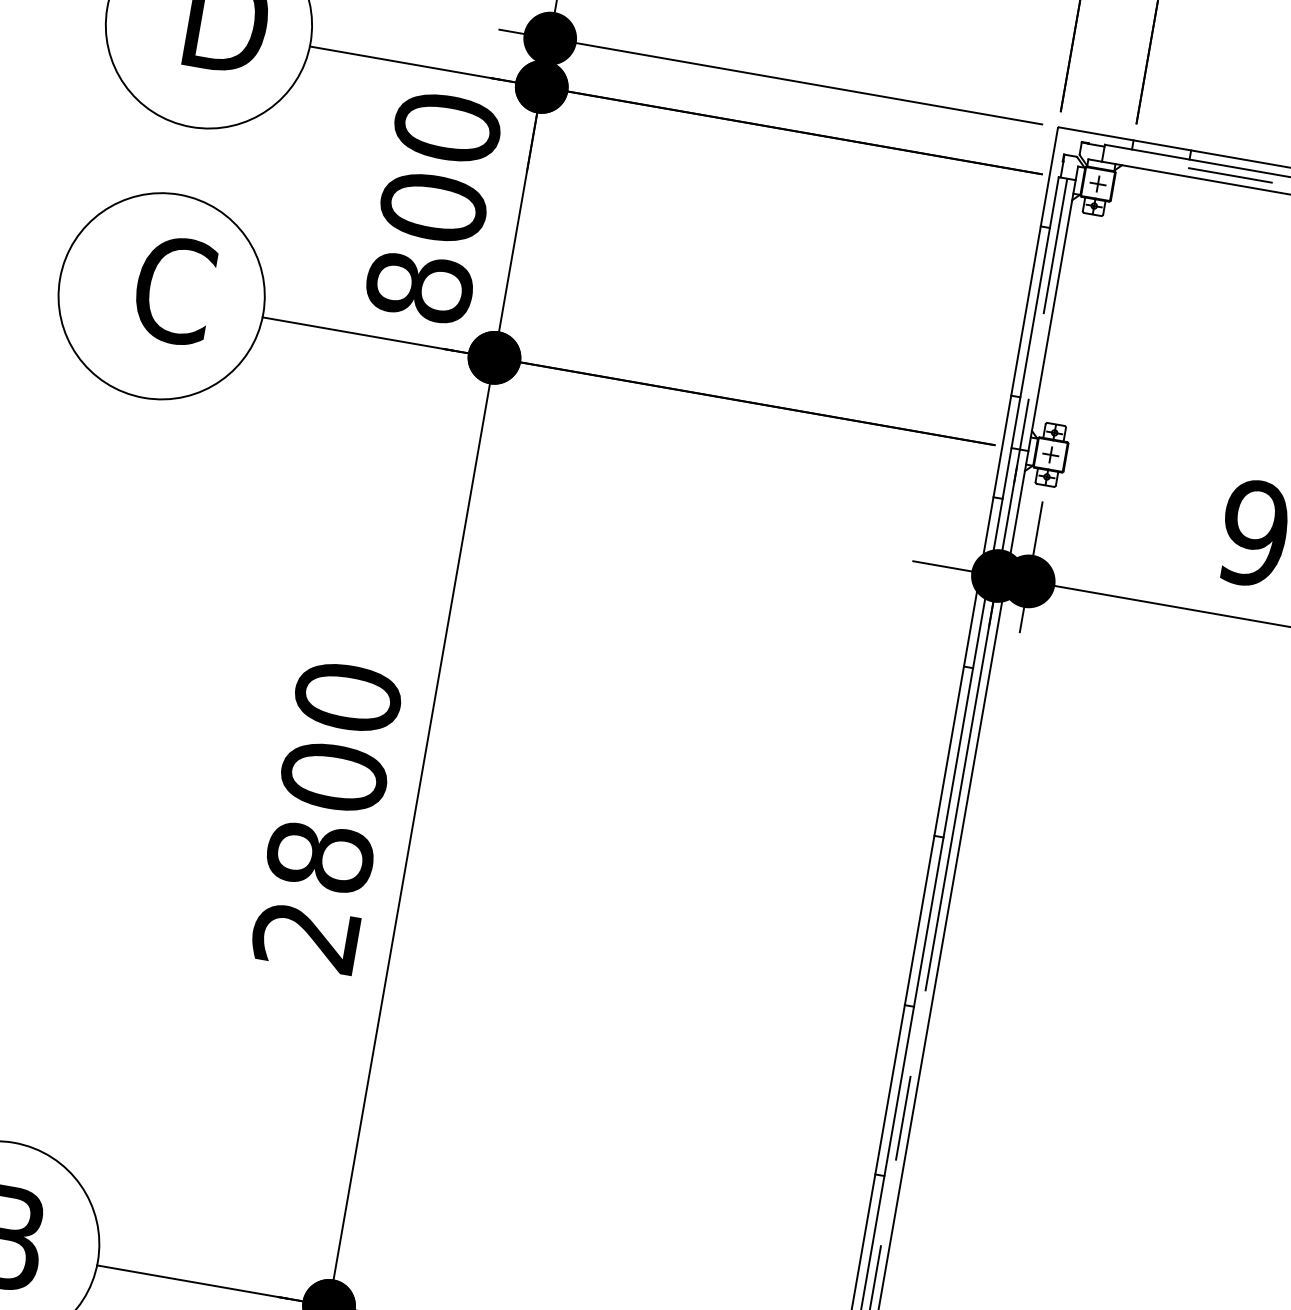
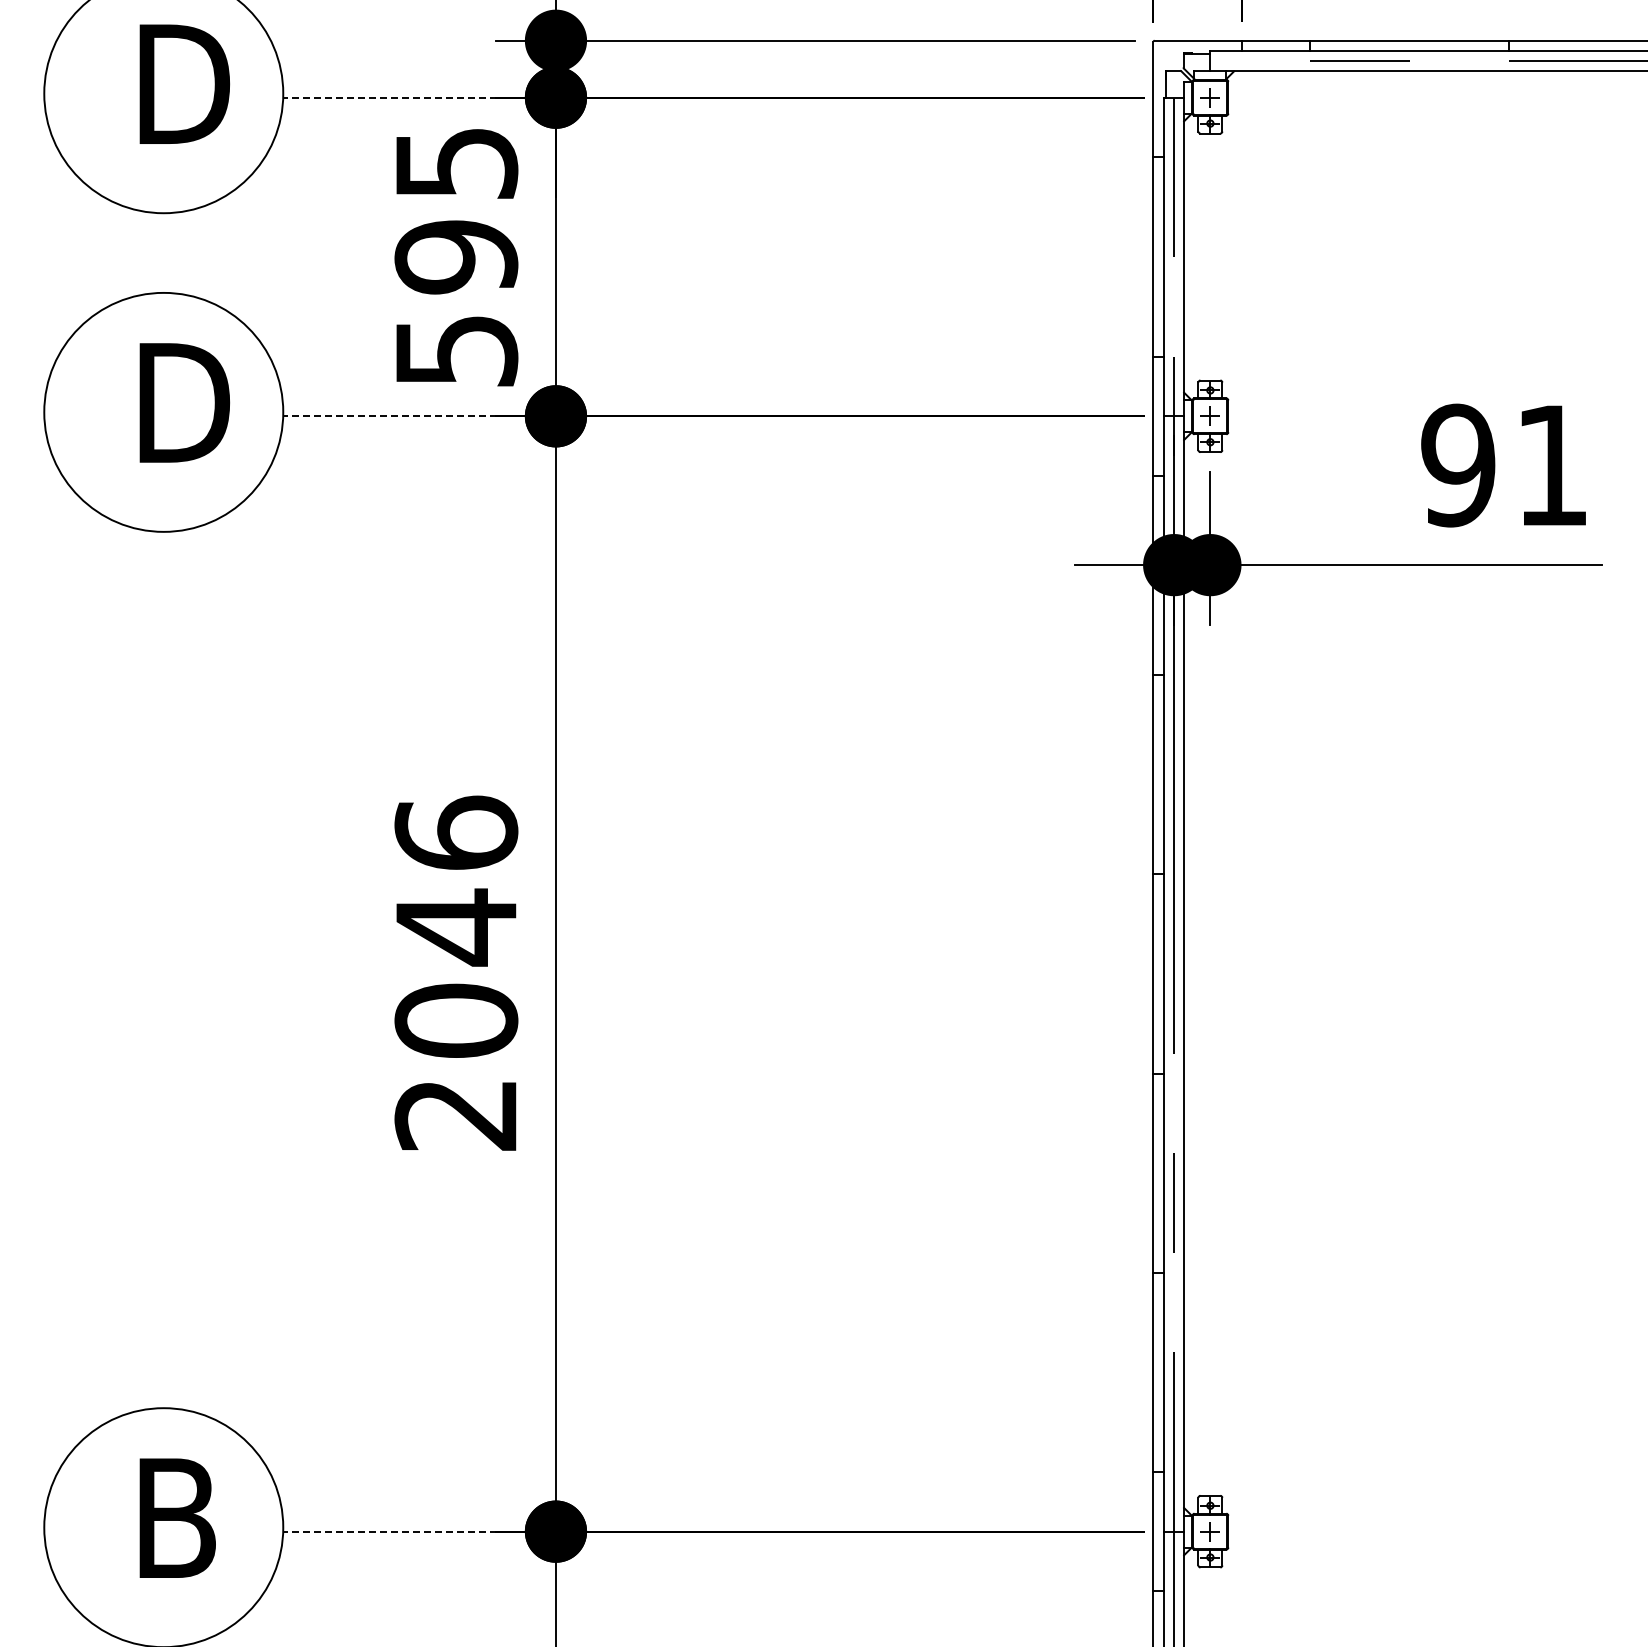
line: (405, 63) -> (395, 97), solid -> dashed
text: (433, 207) -> (456, 256), 800 -> 595
text: (178, 290) -> (181, 402), C -> D
line: (358, 334) -> (395, 416), solid -> dashed
text: (334, 776) -> (456, 926), 2800 -> 2046
line: (192, 1281) -> (395, 1531), solid -> dashed

